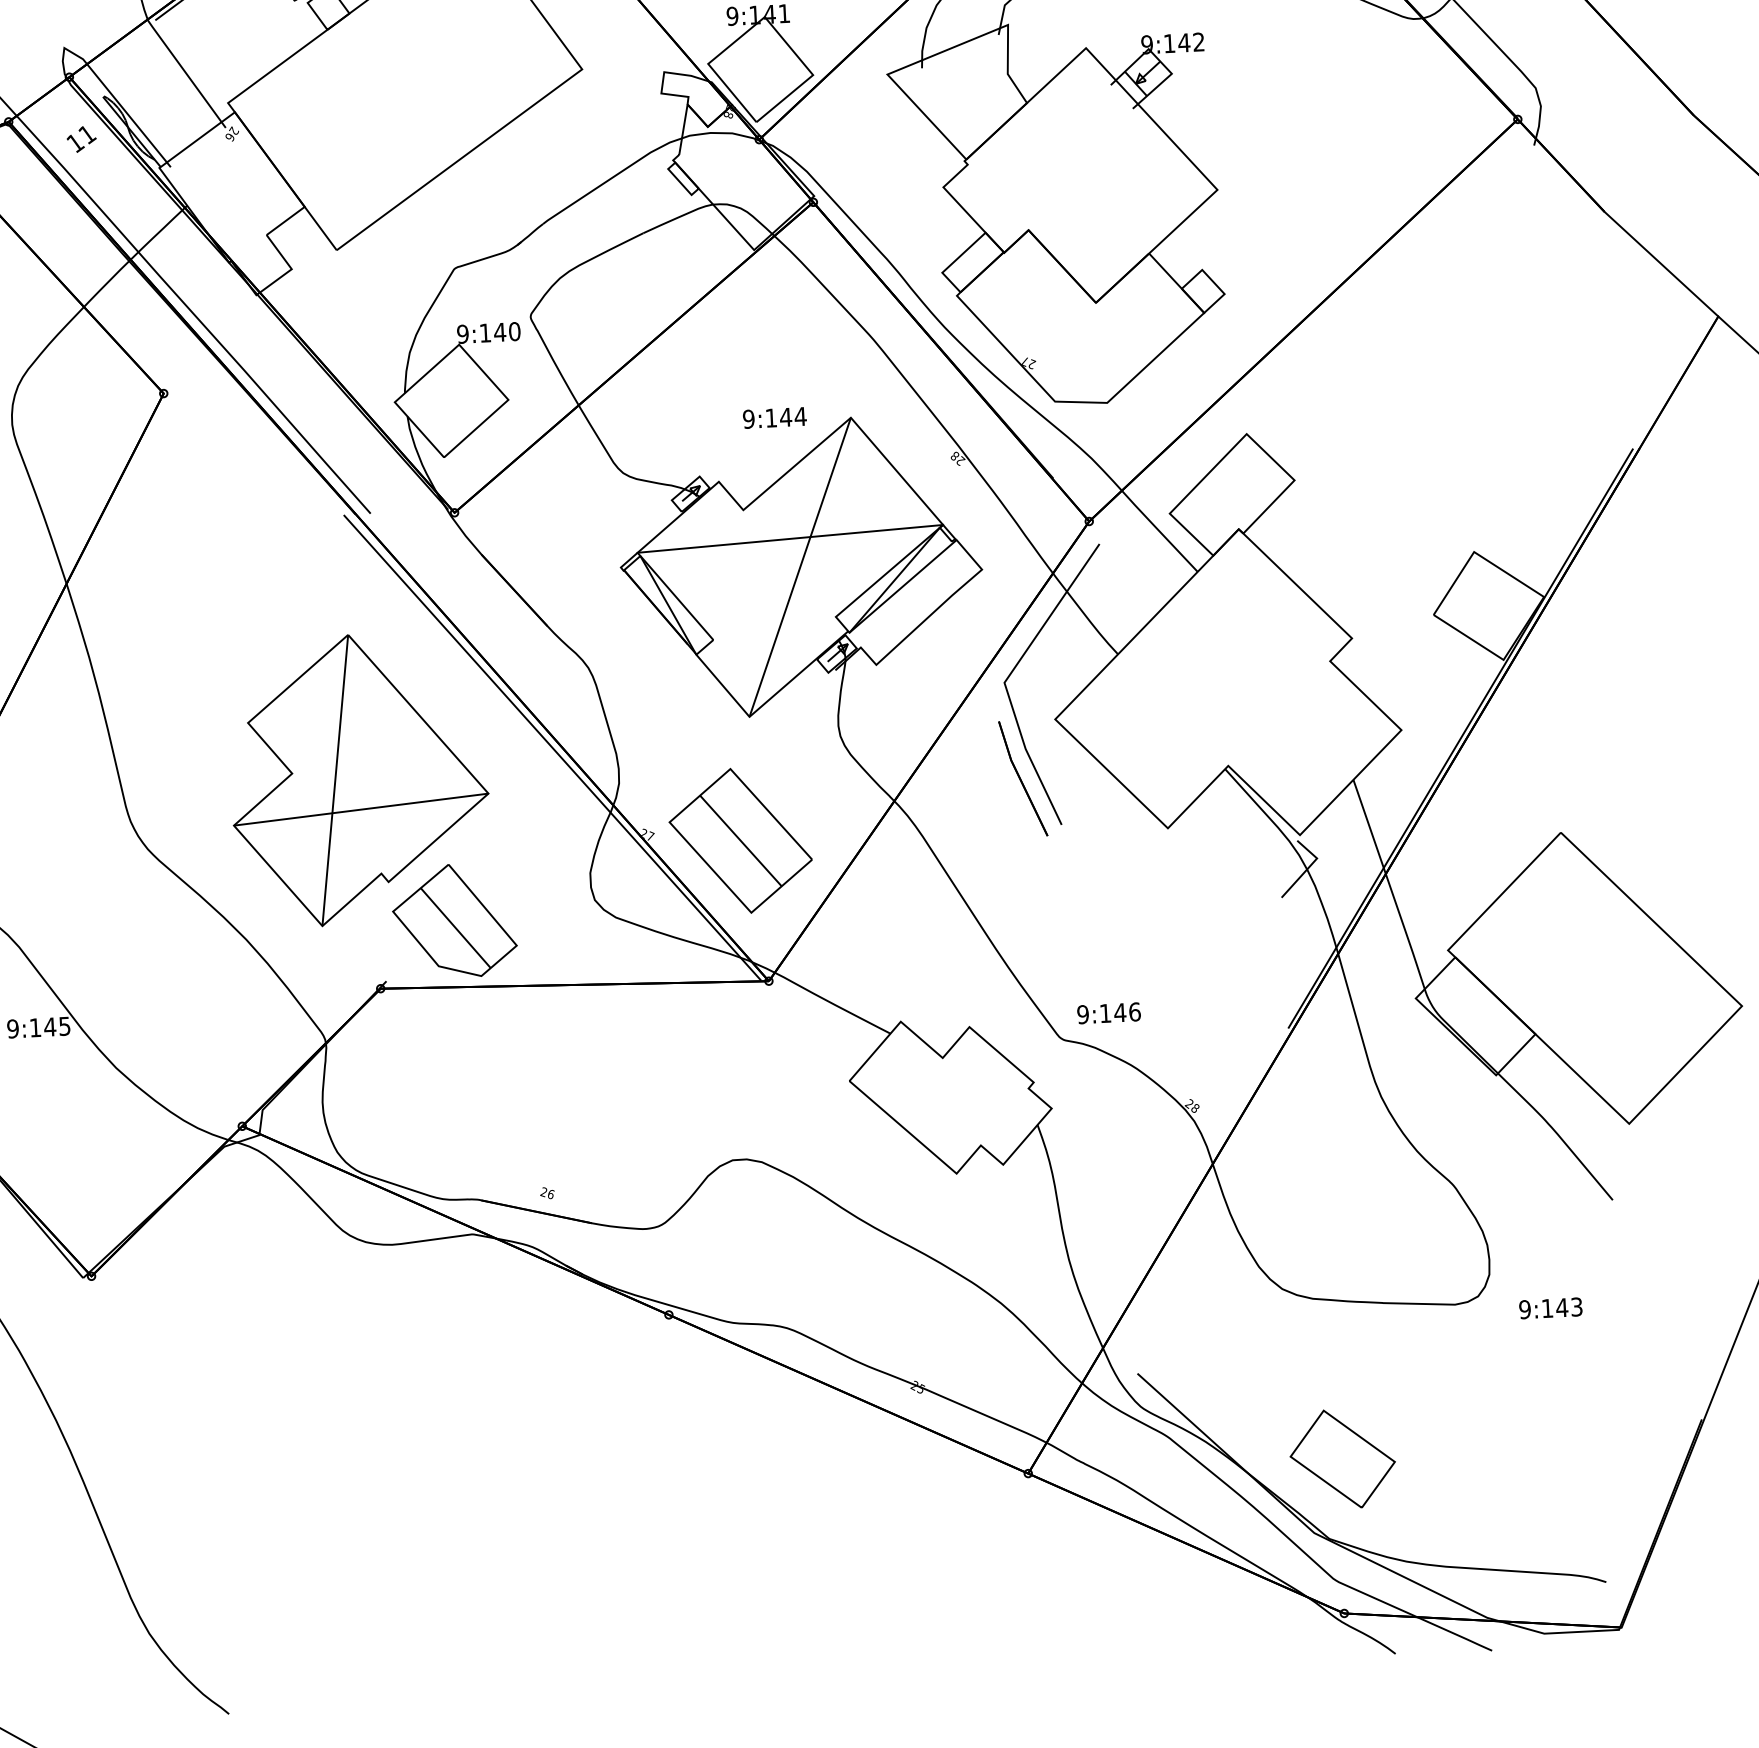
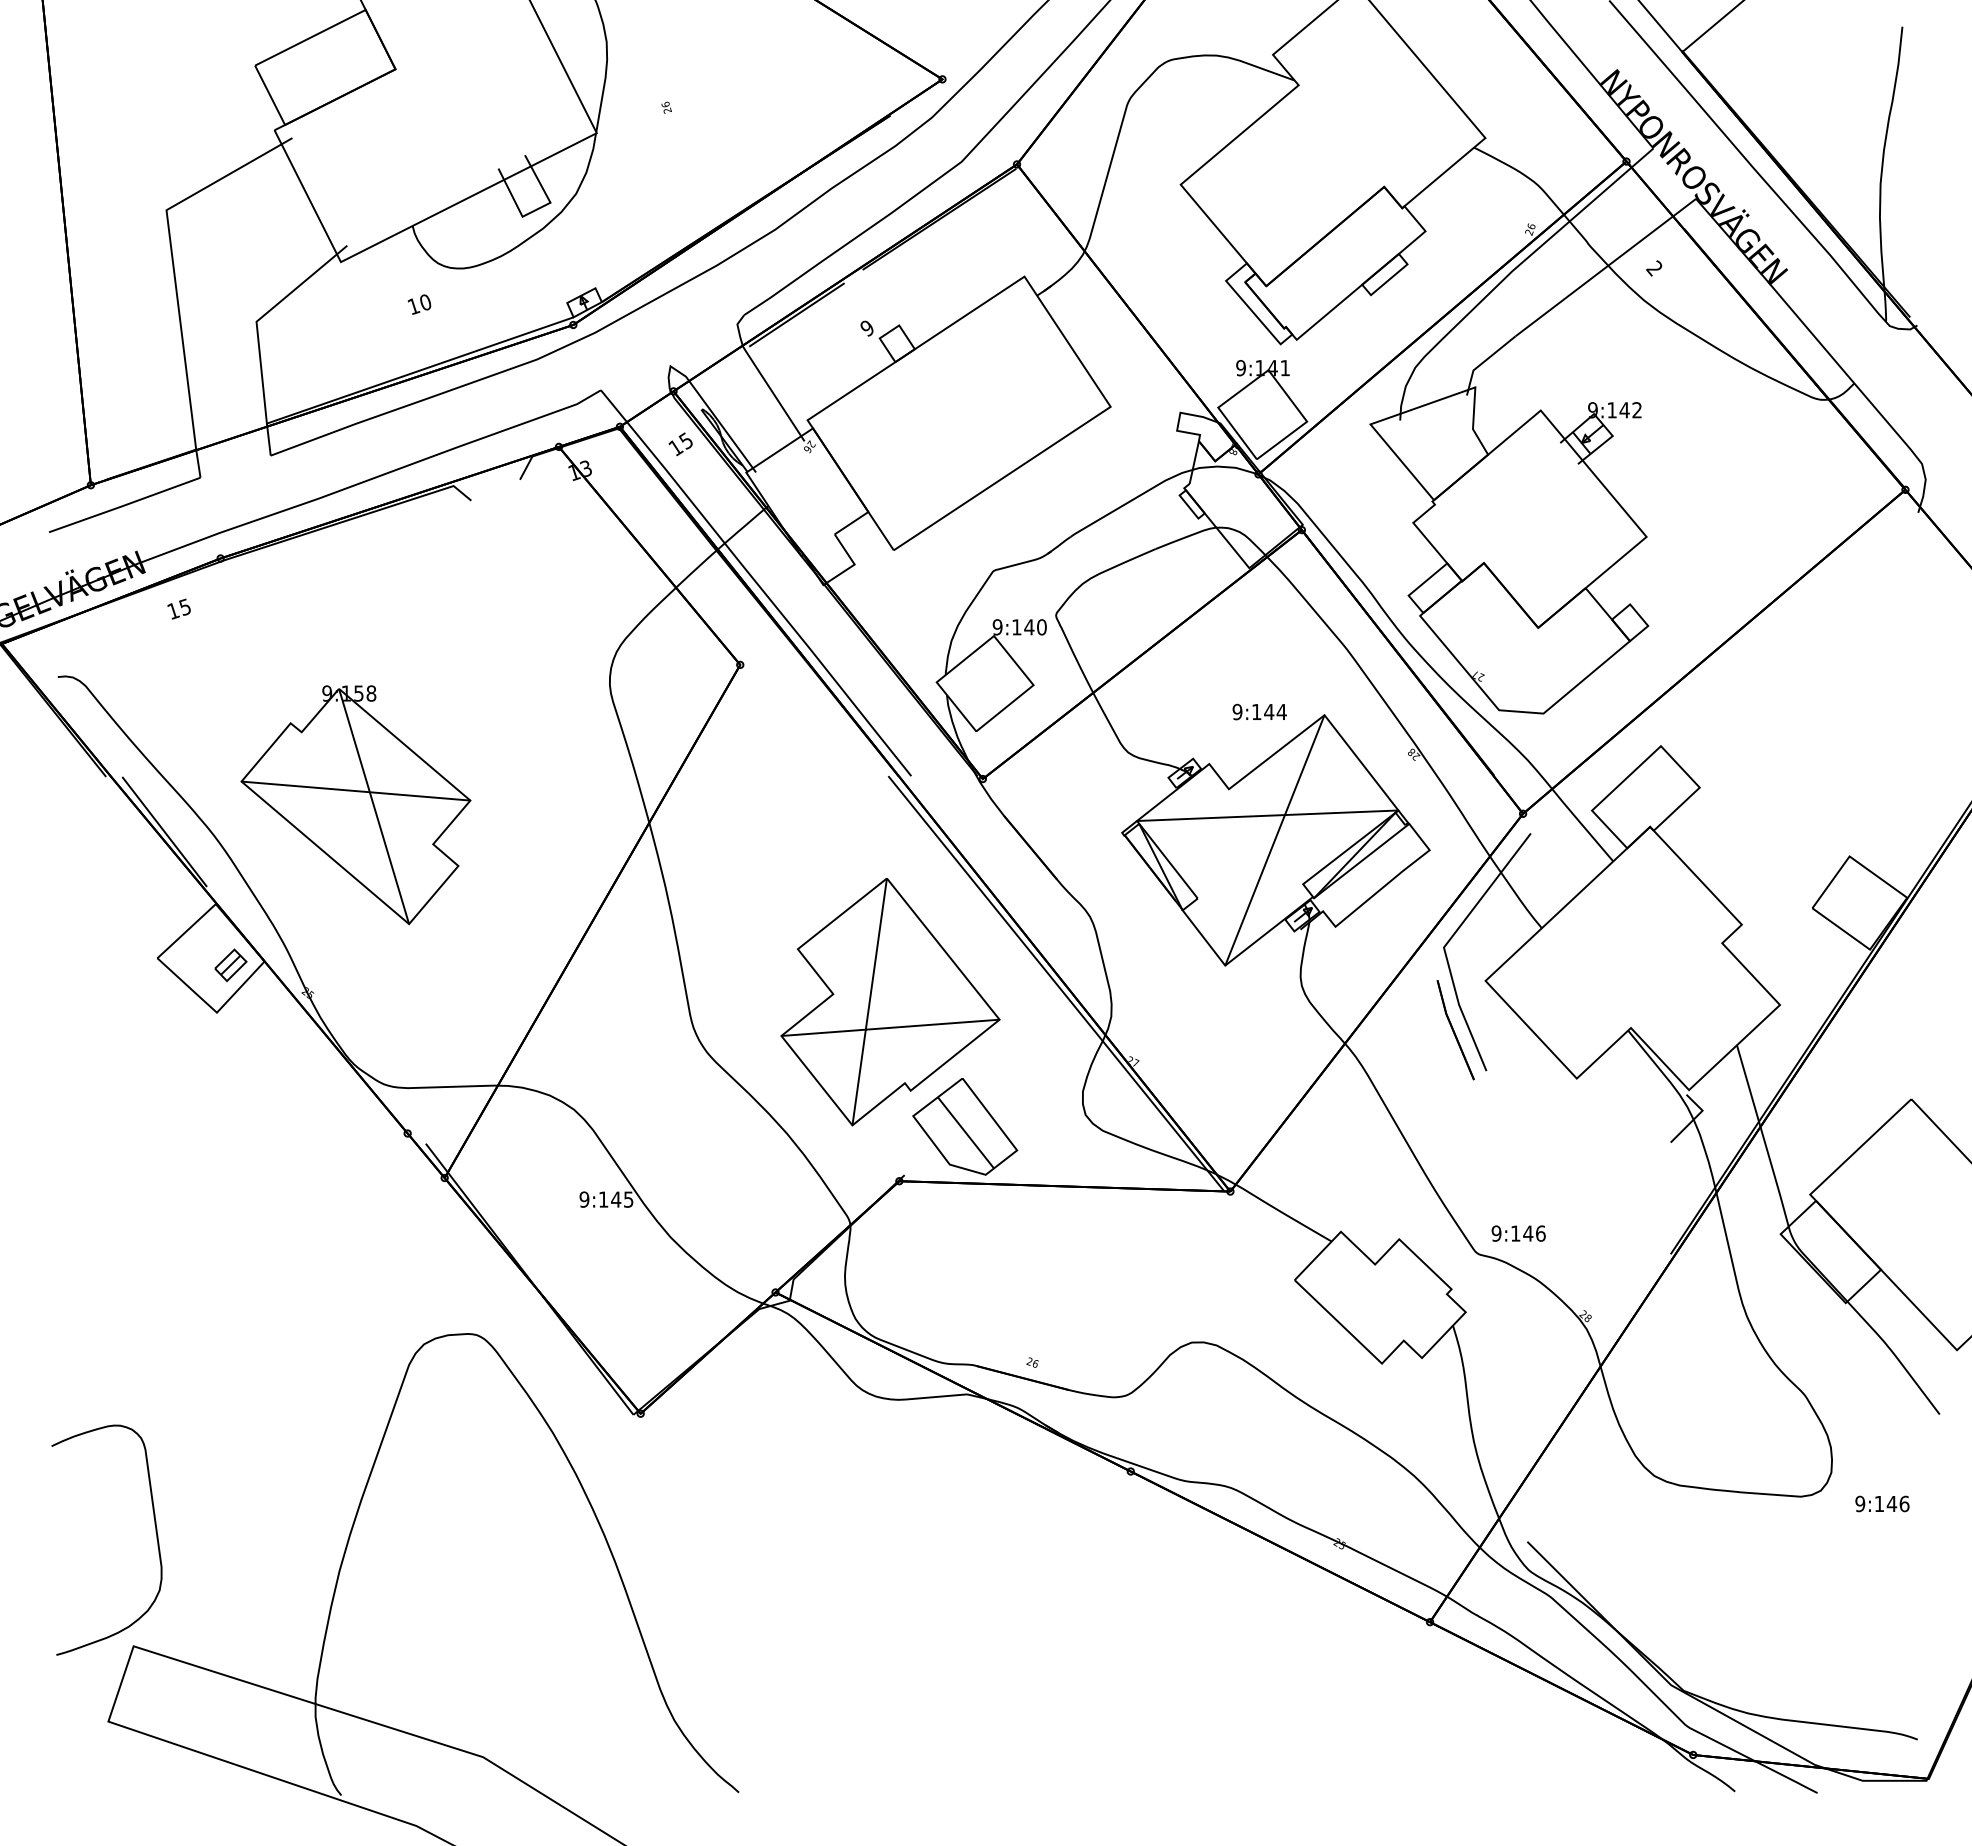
text: (87, 133) -> (686, 440), 11 -> 15
part: (739, 840) -> (1211, 1070), removed
text: (1576, 1306) -> (1904, 1503), 9:143 -> 9:146
part: (1342, 1459) -> (1698, 1623), removed

